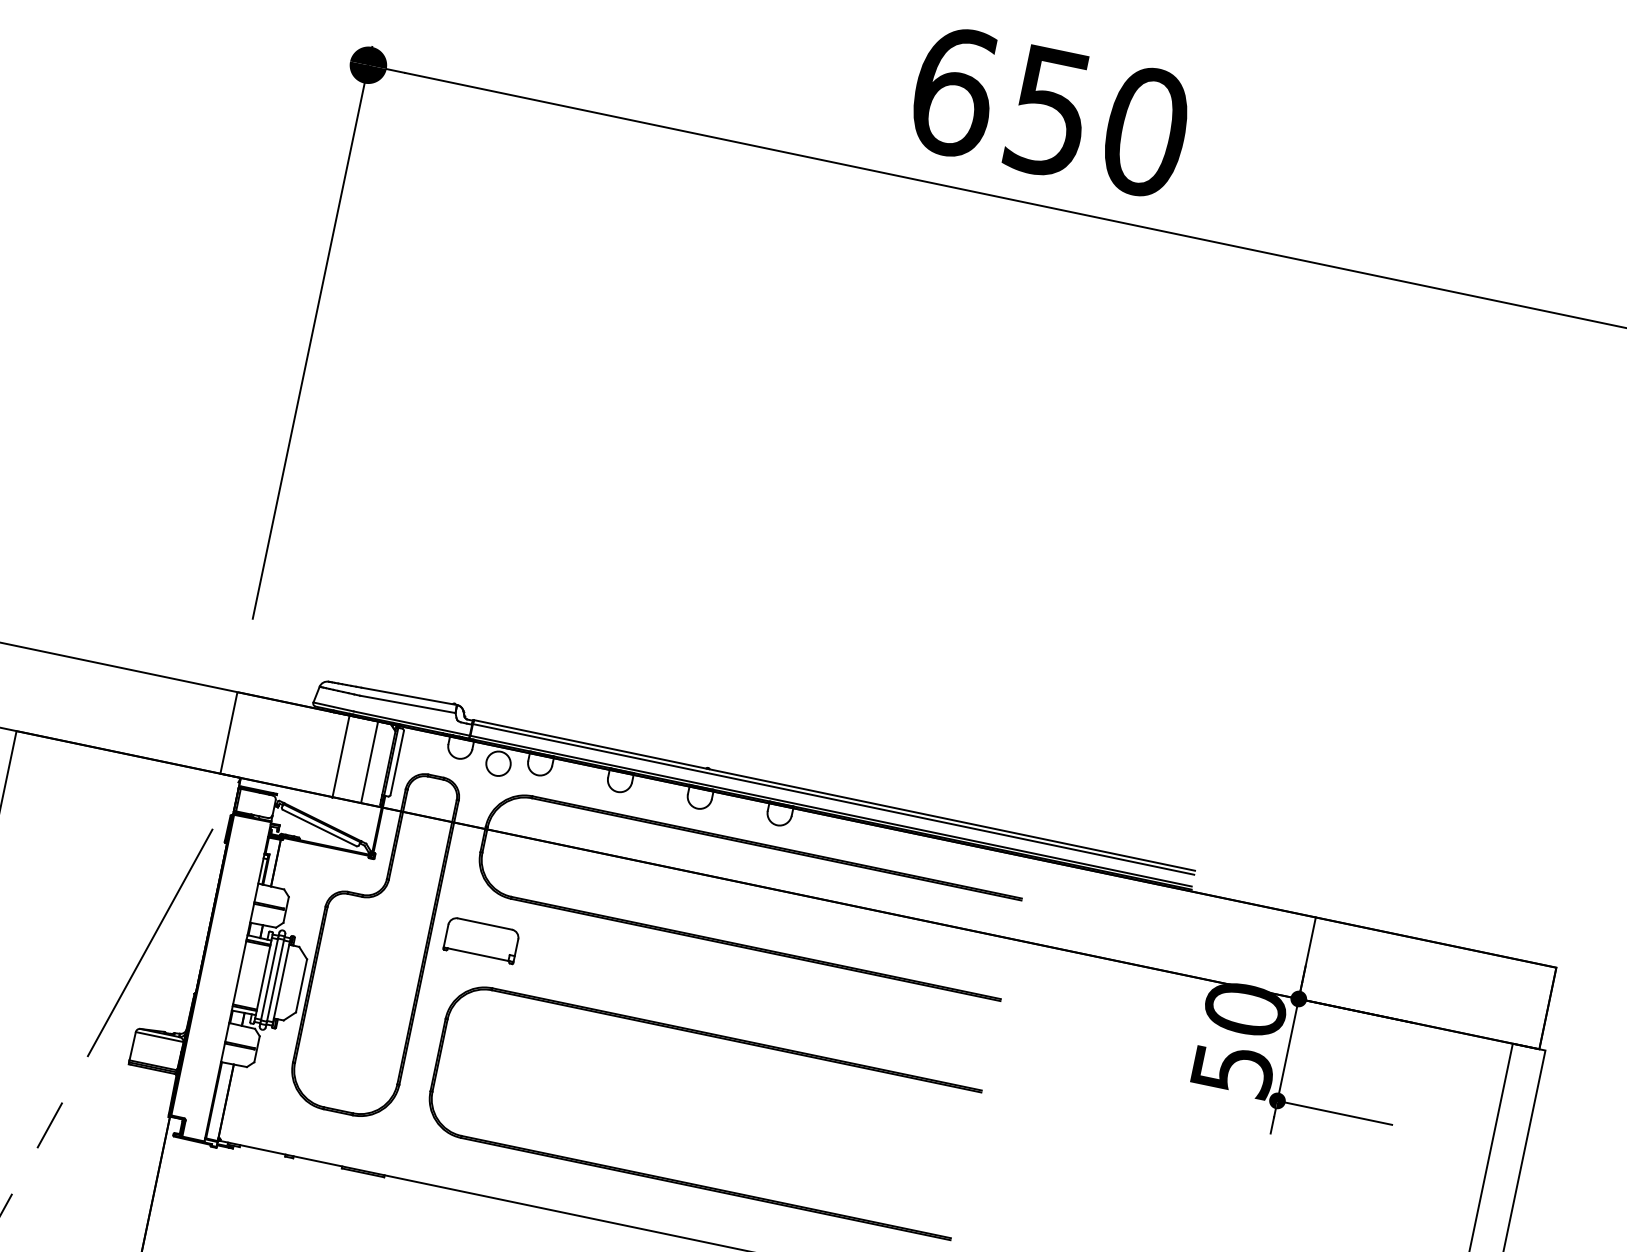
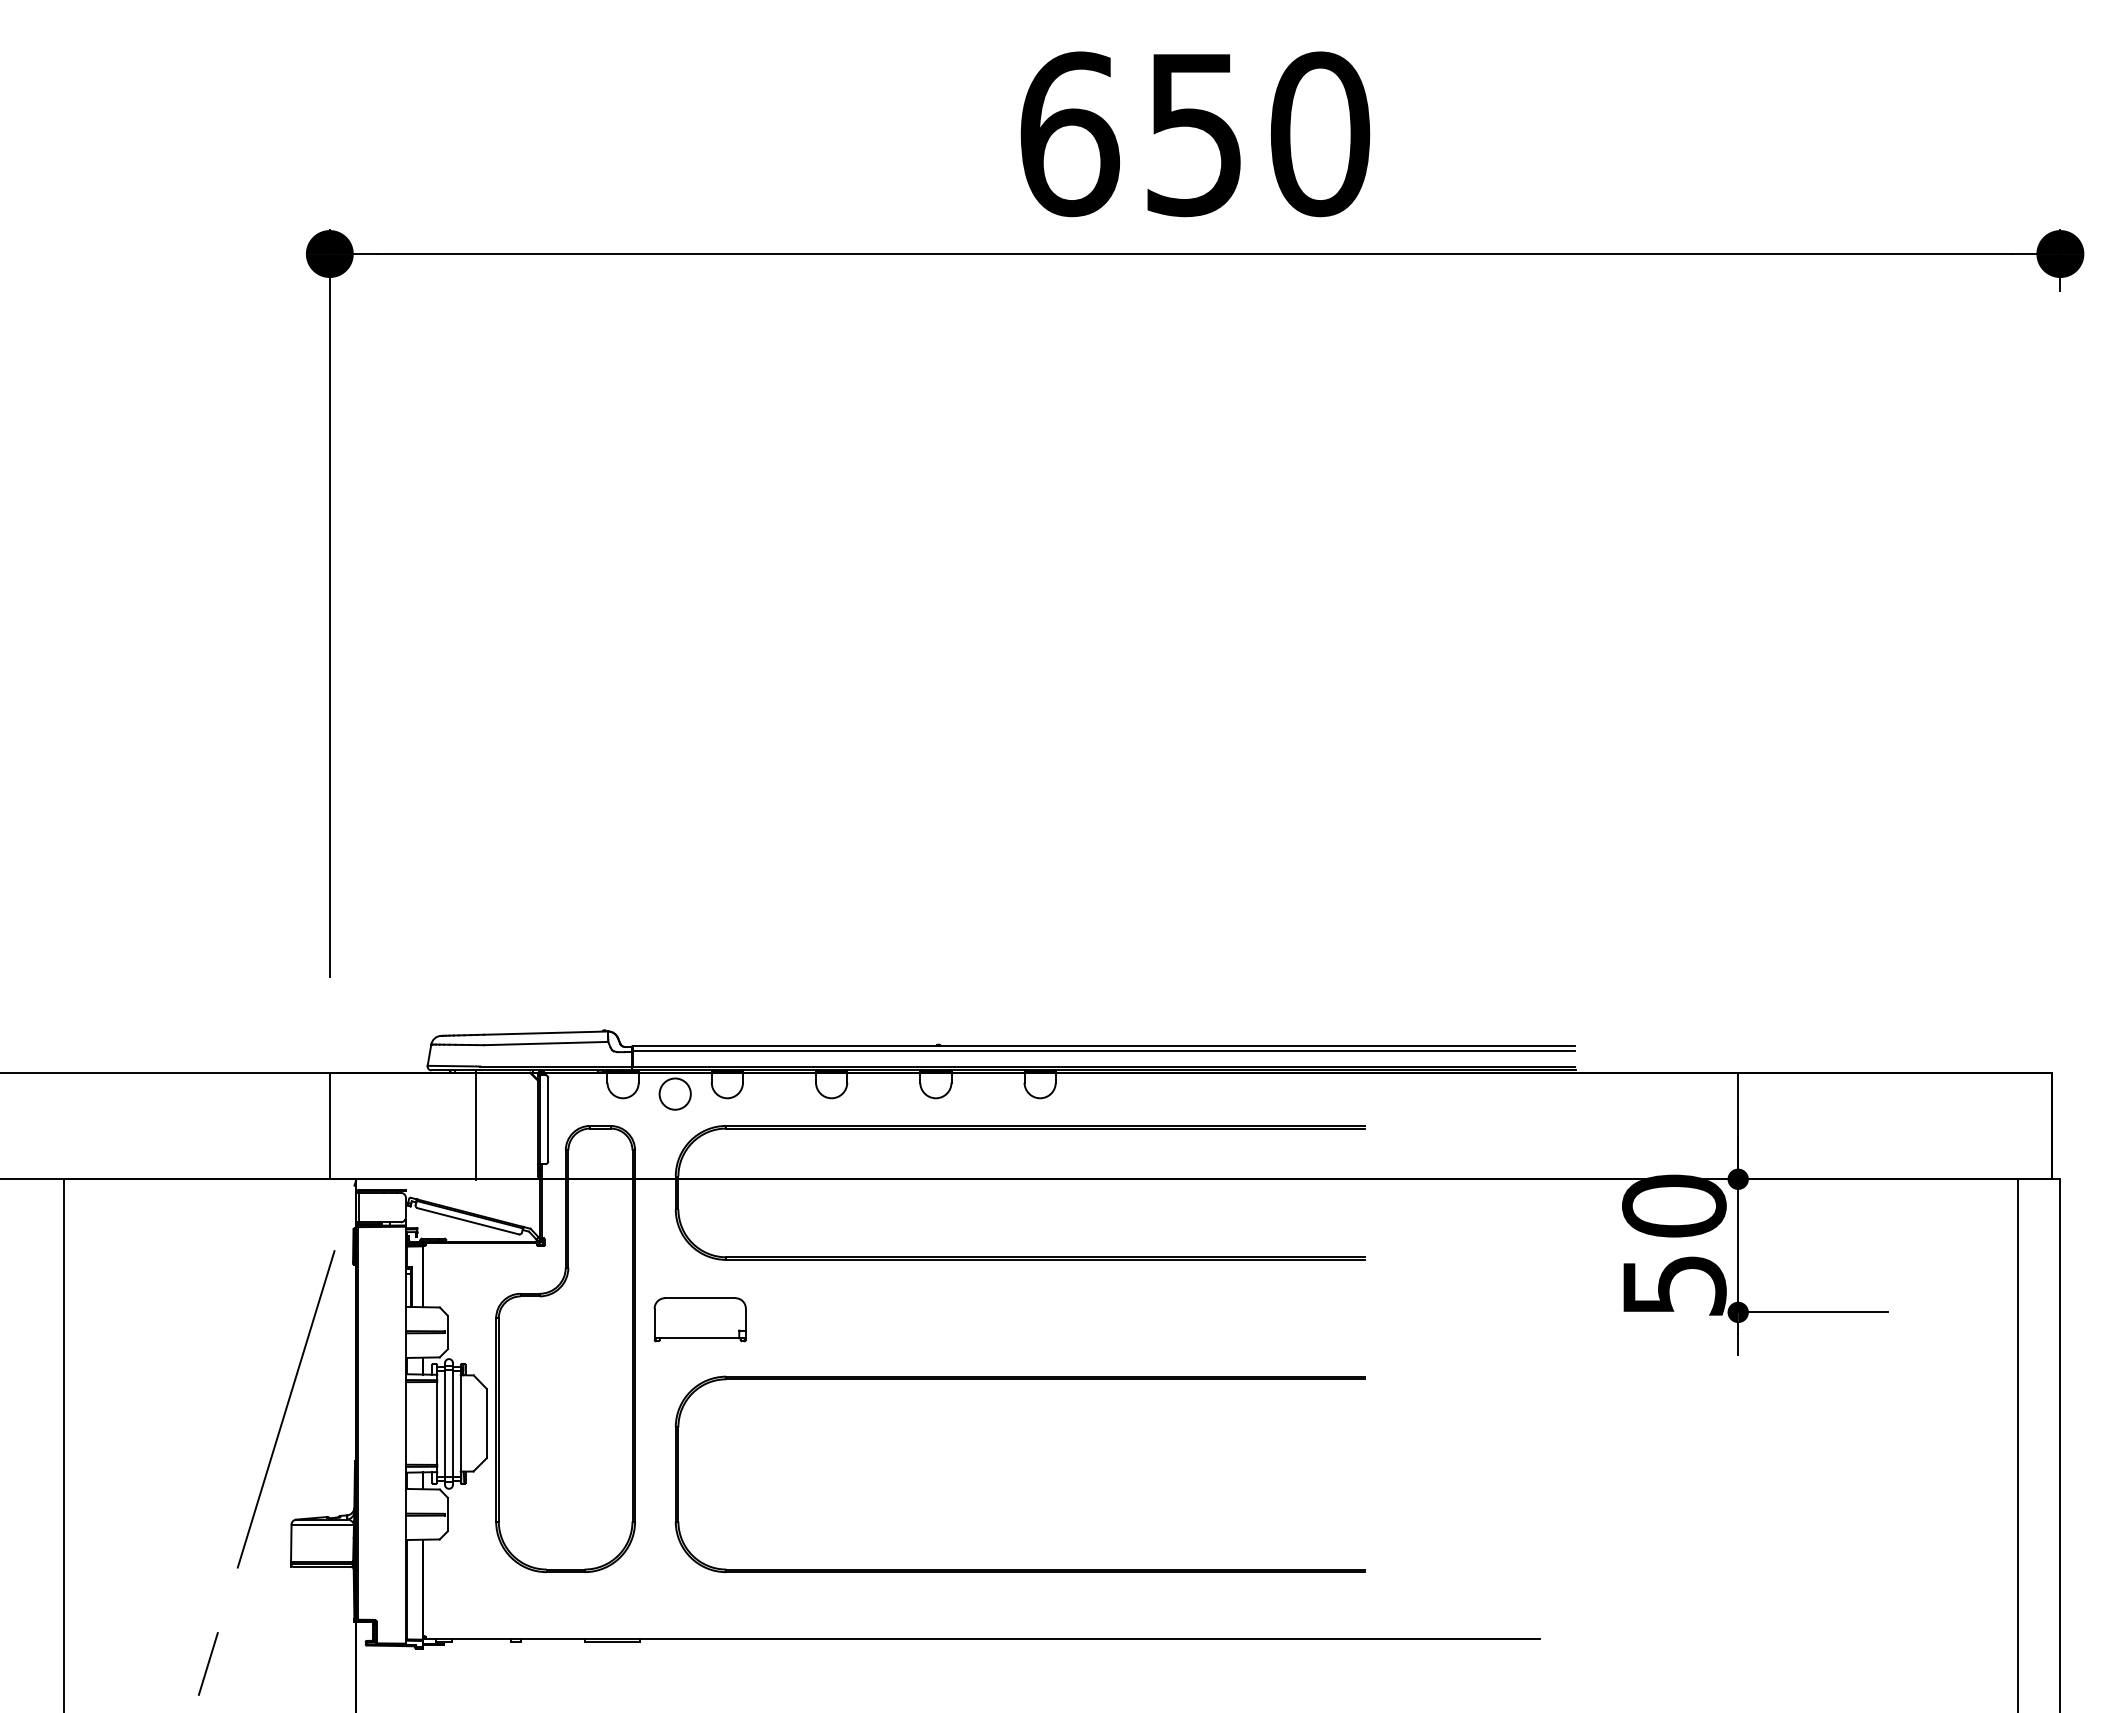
line: (369, 761) -> (513, 1125), removed

